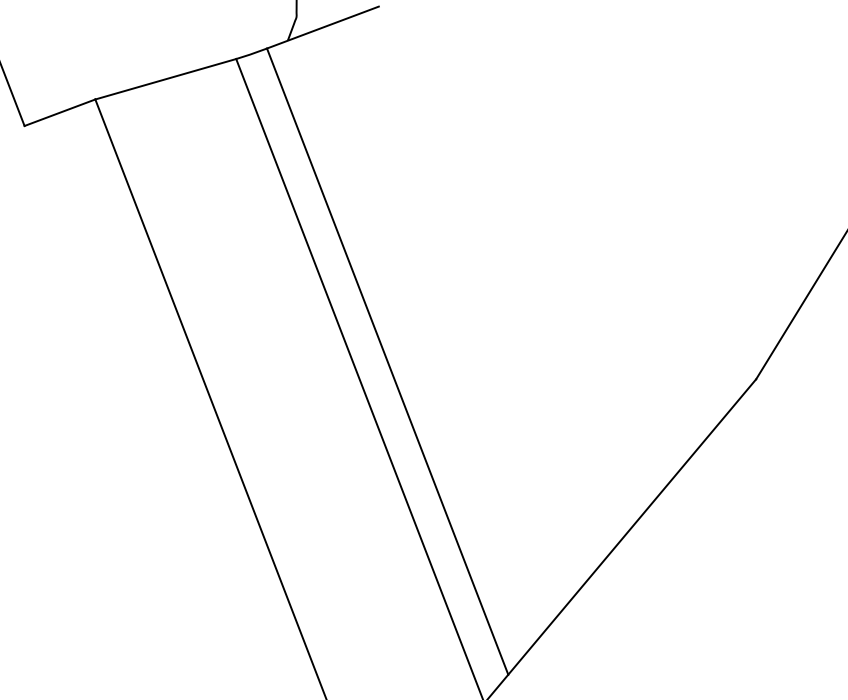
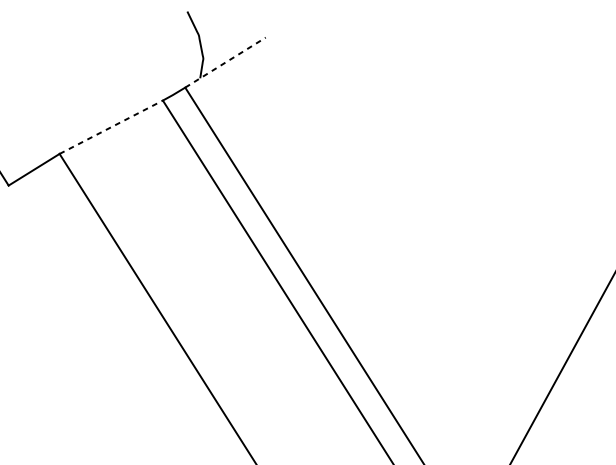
line: (322, 27) -> (225, 62), solid -> dashed
line: (166, 79) -> (111, 127), solid -> dashed

